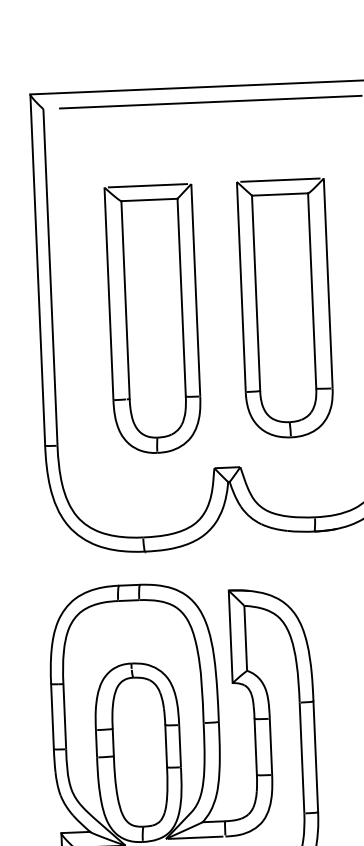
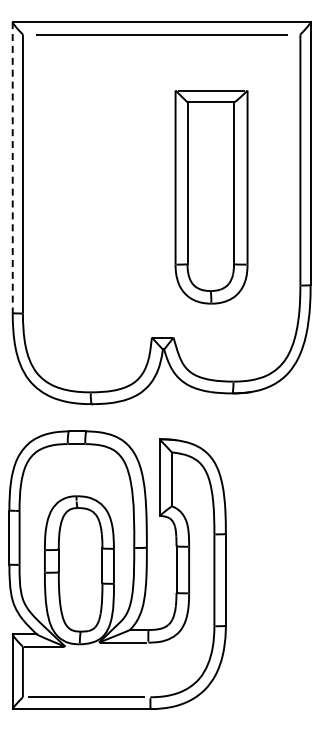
line: (37, 271) -> (12, 168), solid -> dashed
part: (285, 309) -> (211, 197), moved
part: (153, 319) -> (106, 212), removed

